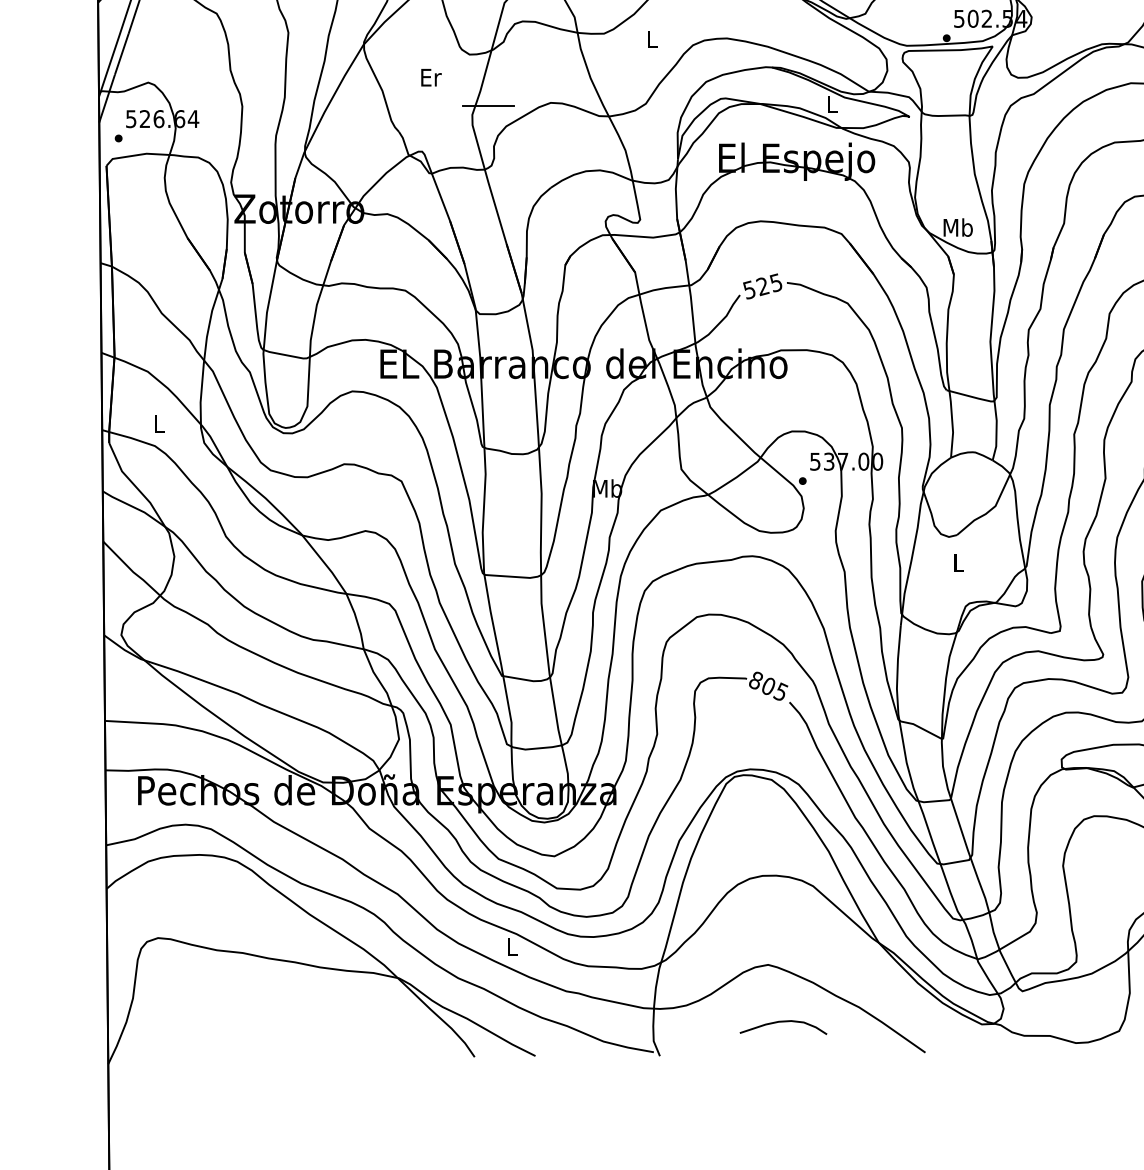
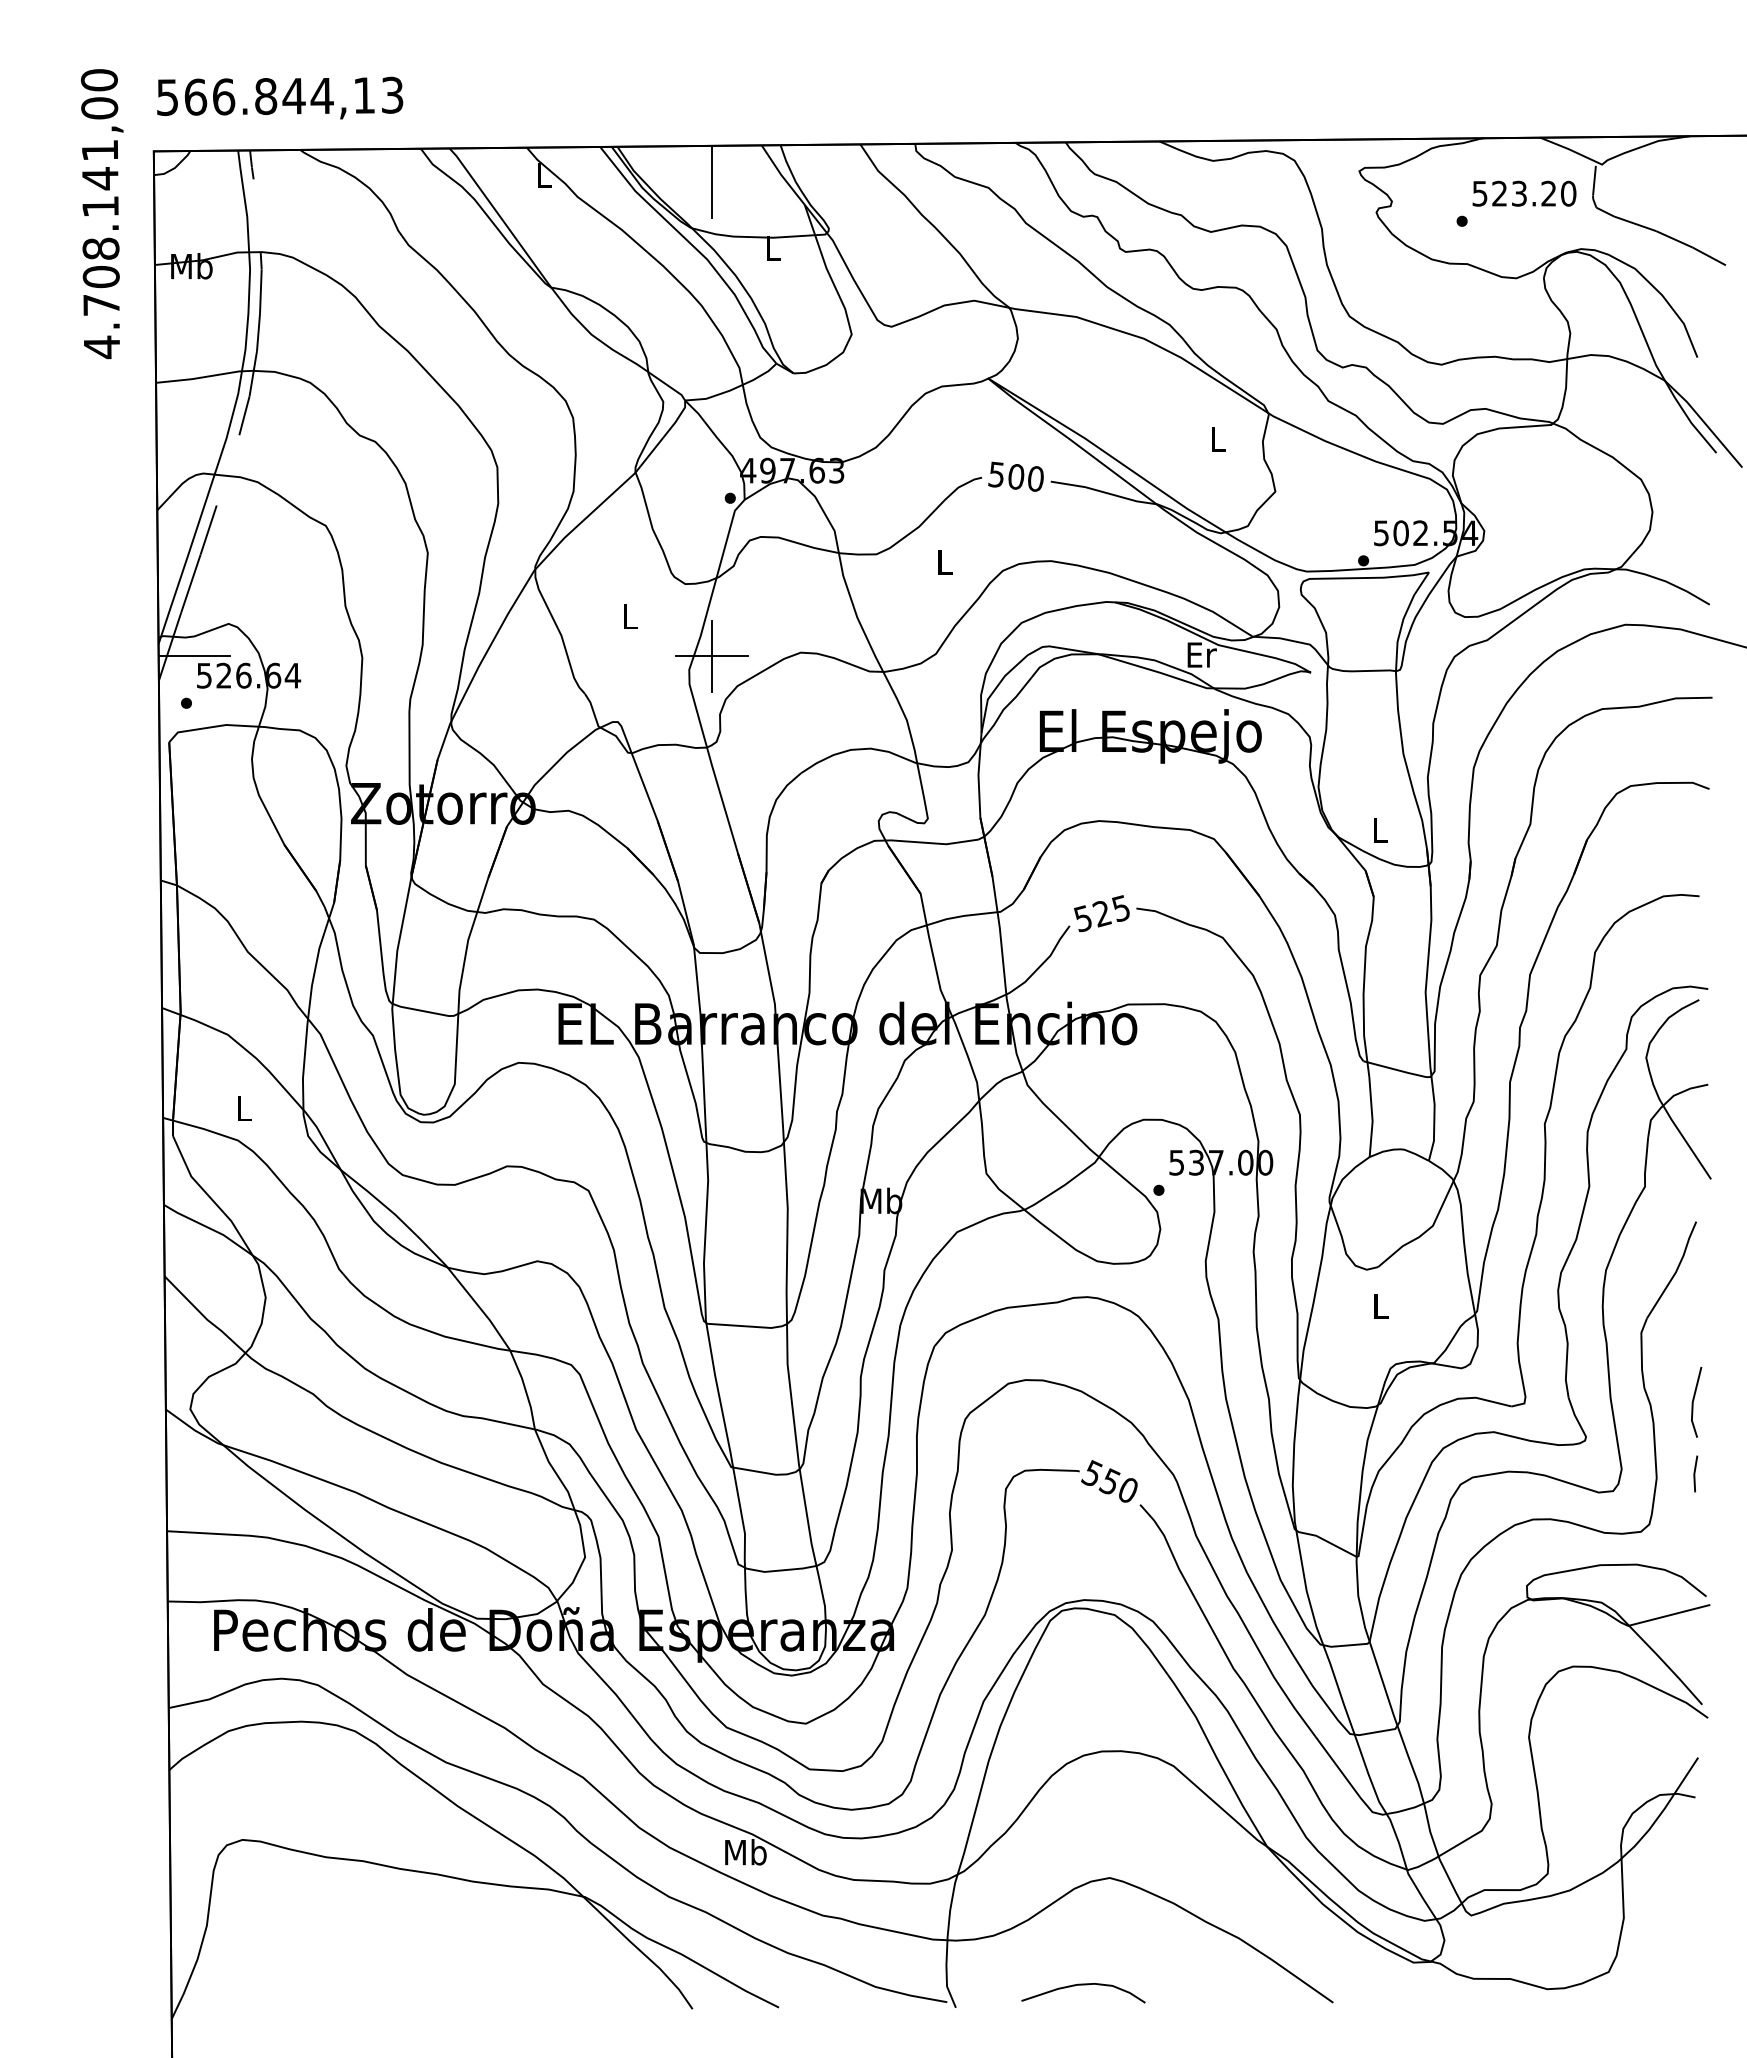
text: (431, 77) -> (630, 616), Er -> L
text: (832, 104) -> (1201, 654), L -> Er
line: (124, 105) -> (194, 656), added
line: (488, 105) -> (712, 656), added
text: (957, 227) -> (1379, 829), Mb -> L
text: (768, 685) -> (1109, 1481), 805 -> 550
text: (511, 946) -> (745, 1852), L -> Mb
curve: (783, 1022) -> (1083, 1985), moved

